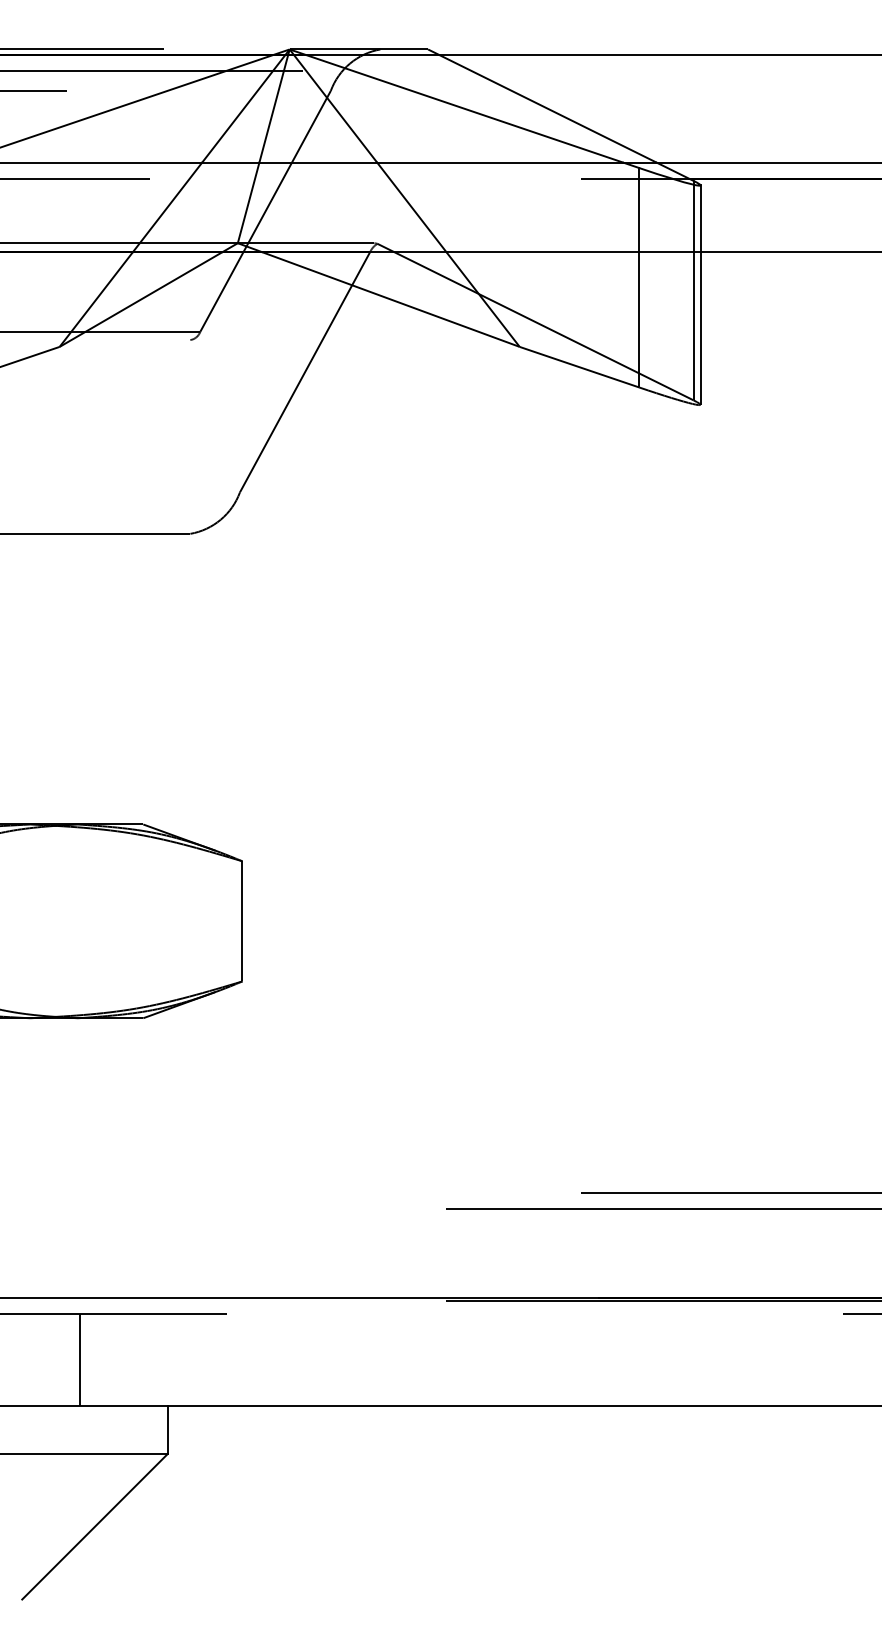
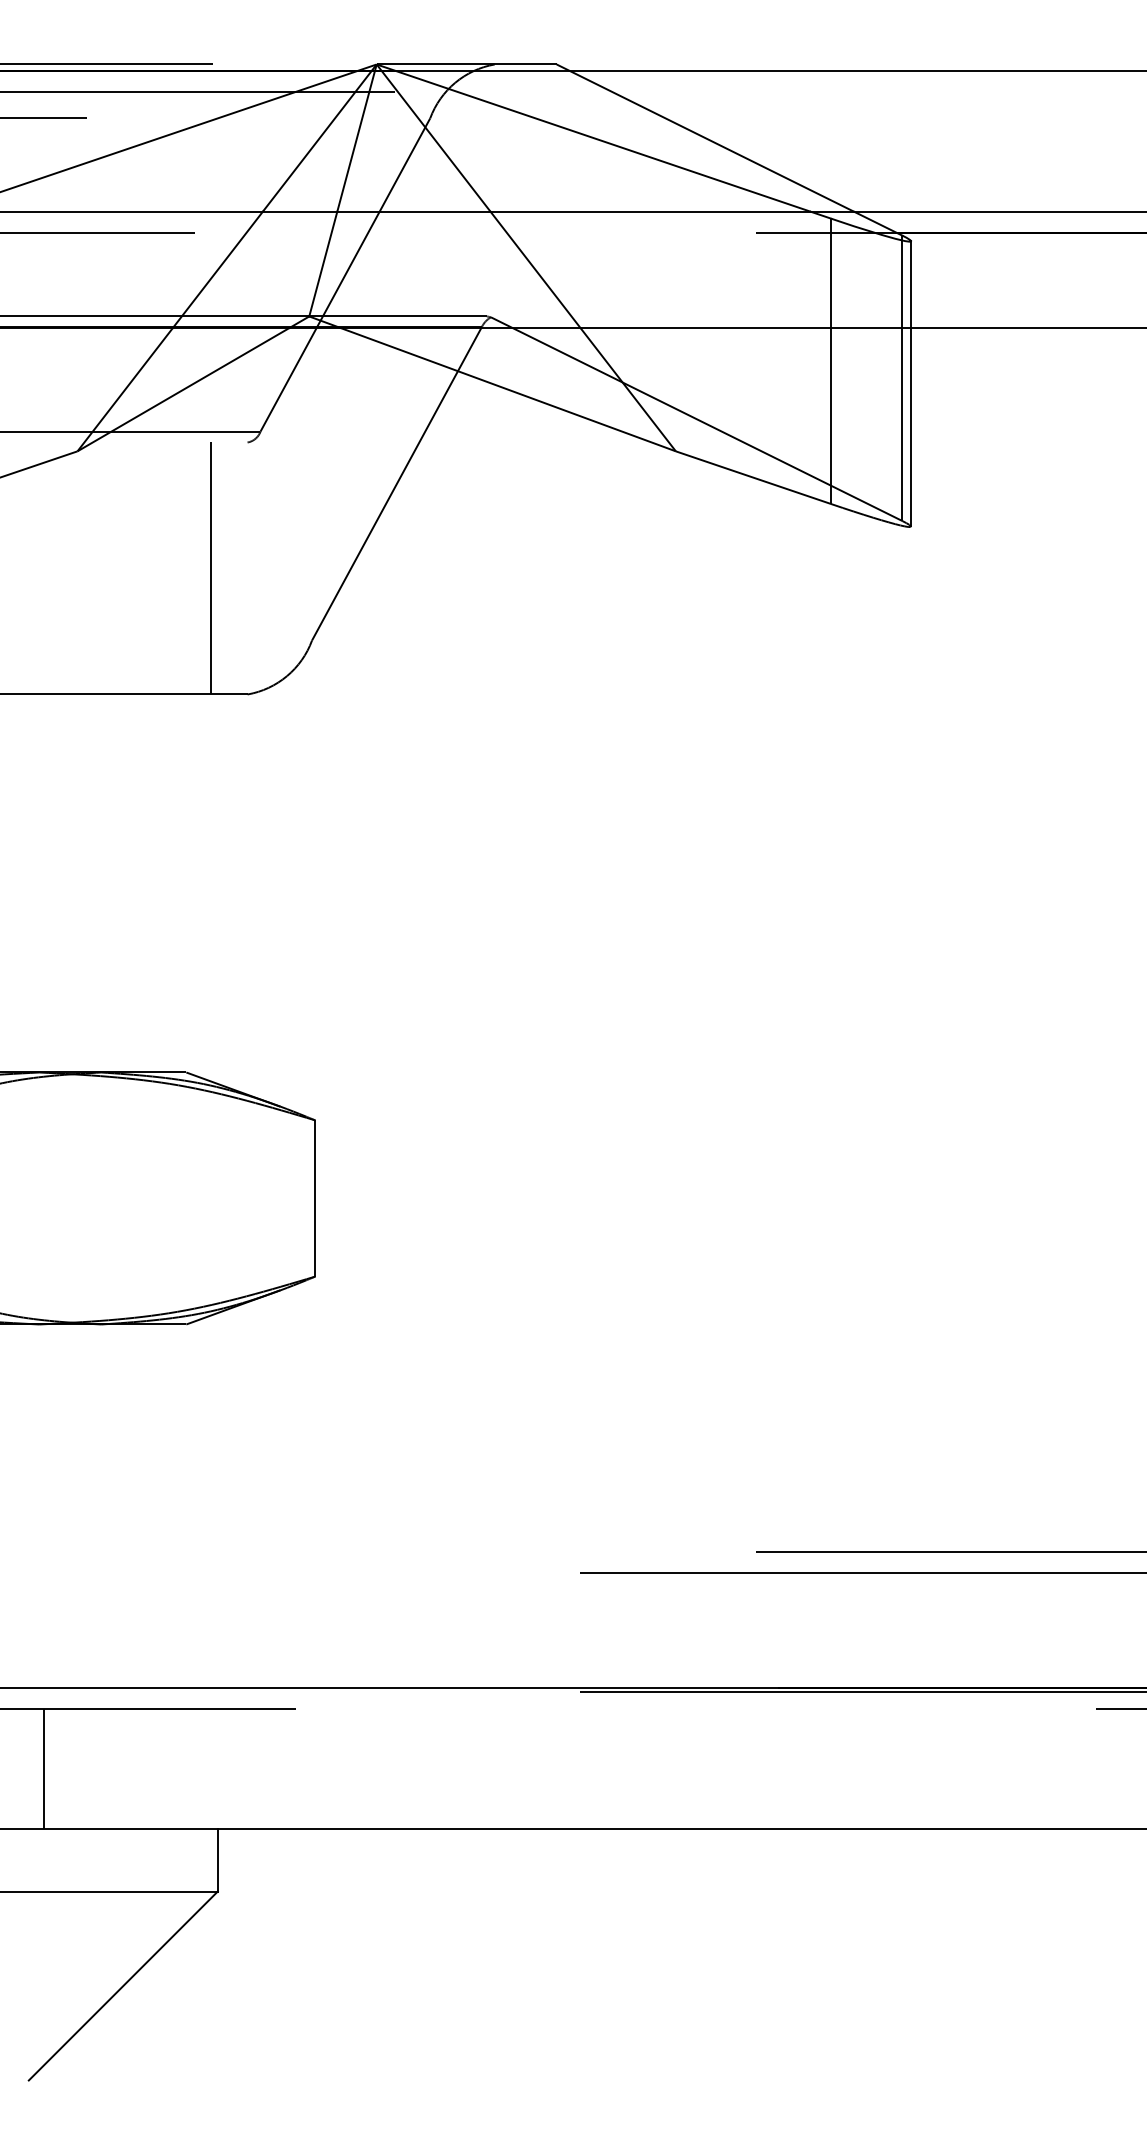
line: (162, 436) -> (211, 567), added
line: (79, 1359) -> (43, 1768), moved

